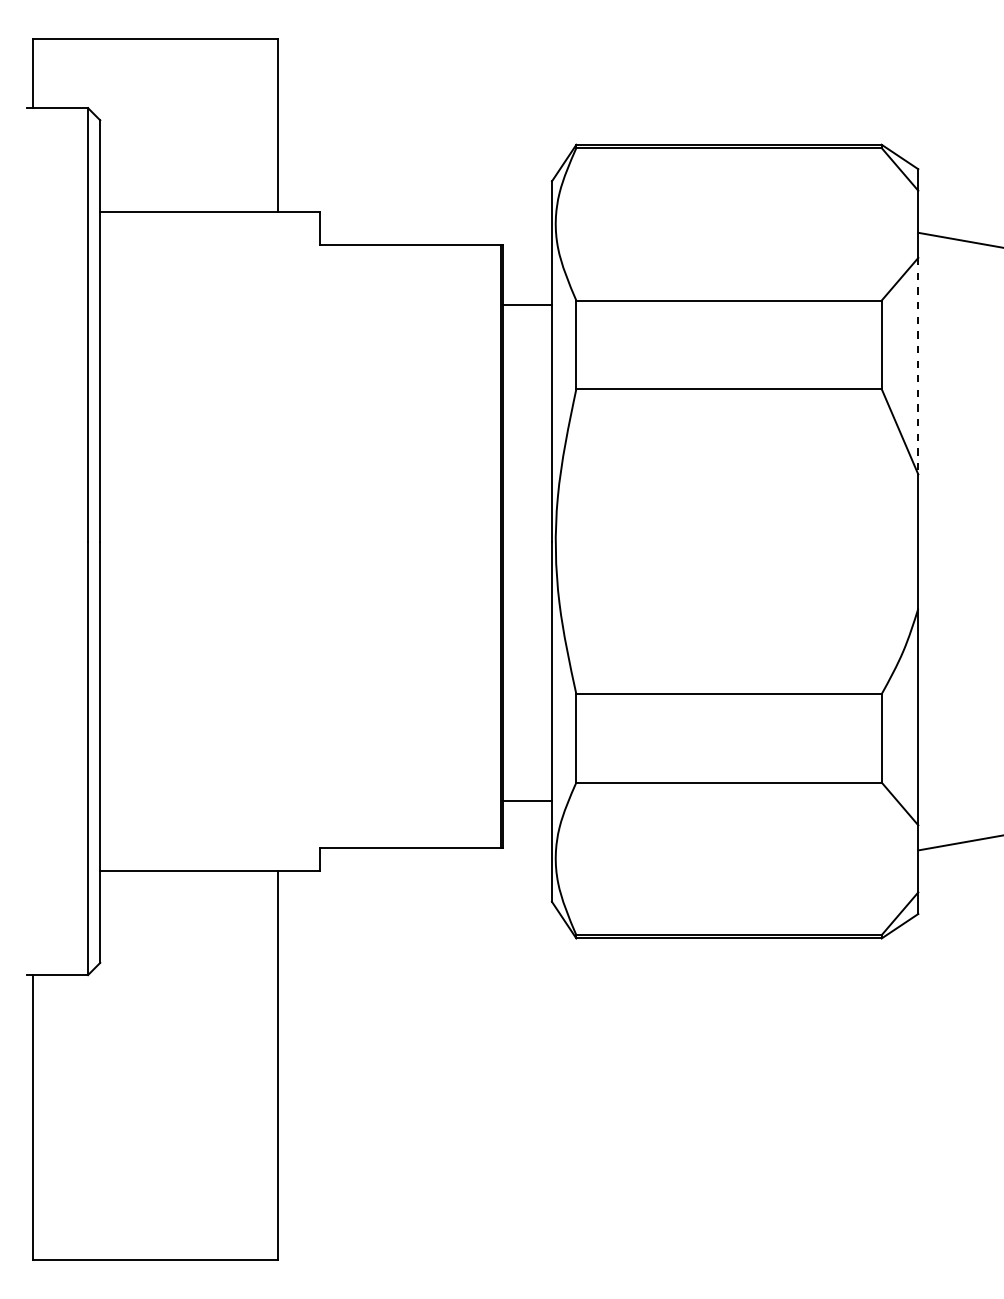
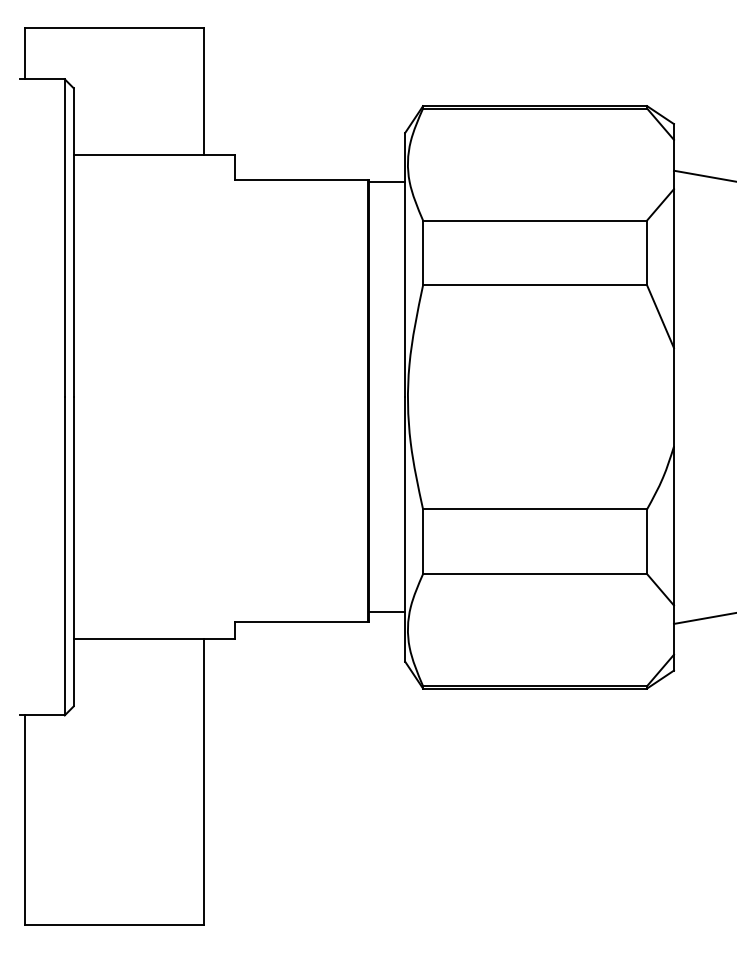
line: (527, 304) -> (387, 182), moved
line: (918, 366) -> (674, 268), dashed -> solid
line: (527, 800) -> (387, 612), moved

